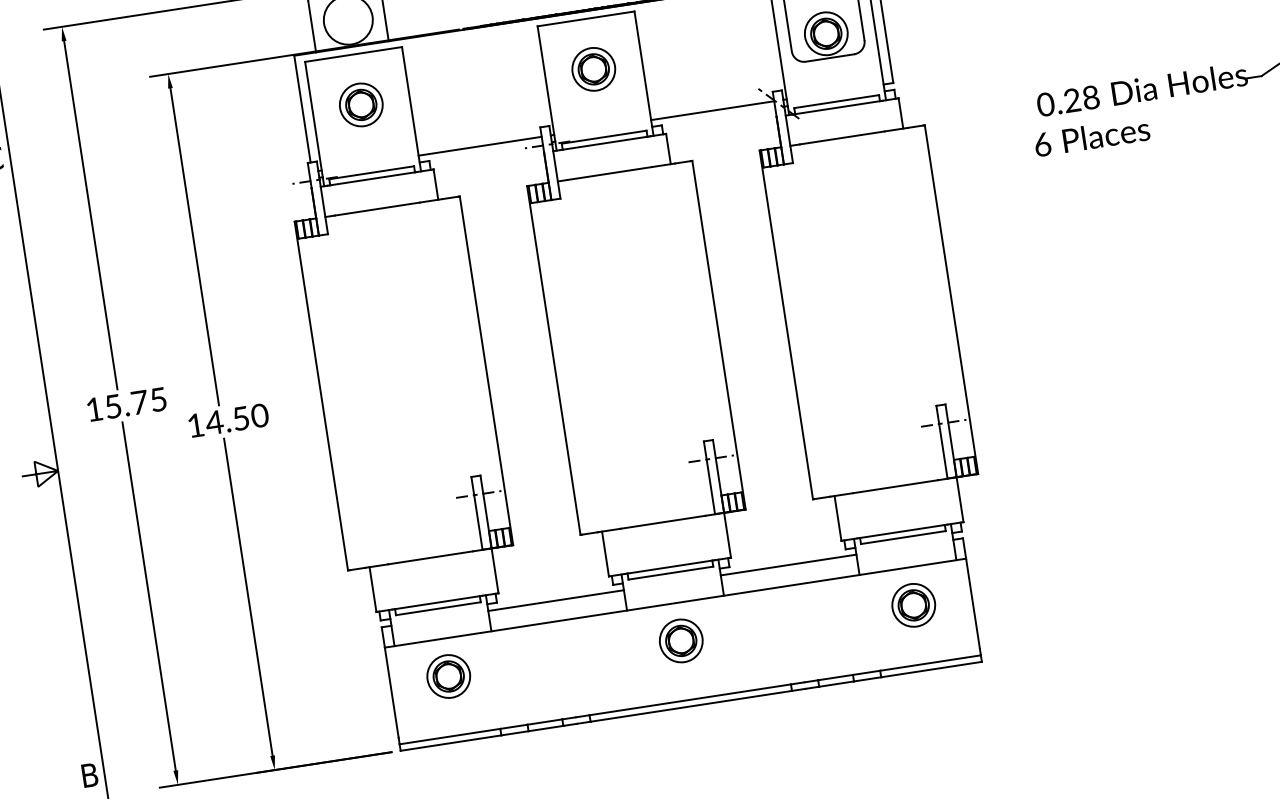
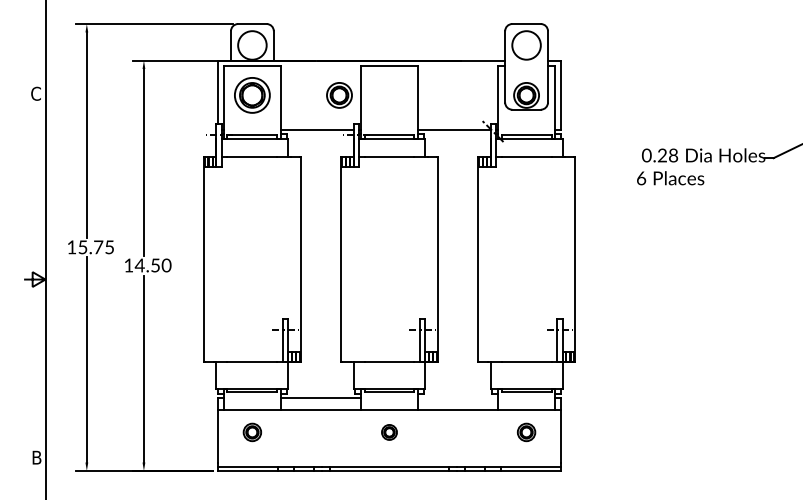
part: (593, 69) -> (339, 95), moved
part: (361, 105) -> (252, 95), size x1.4
line: (789, 565) -> (458, 398), removed
part: (913, 605) -> (526, 432), size x0.7
part: (681, 641) -> (389, 432), size x0.6
part: (448, 676) -> (252, 432), size x0.7

